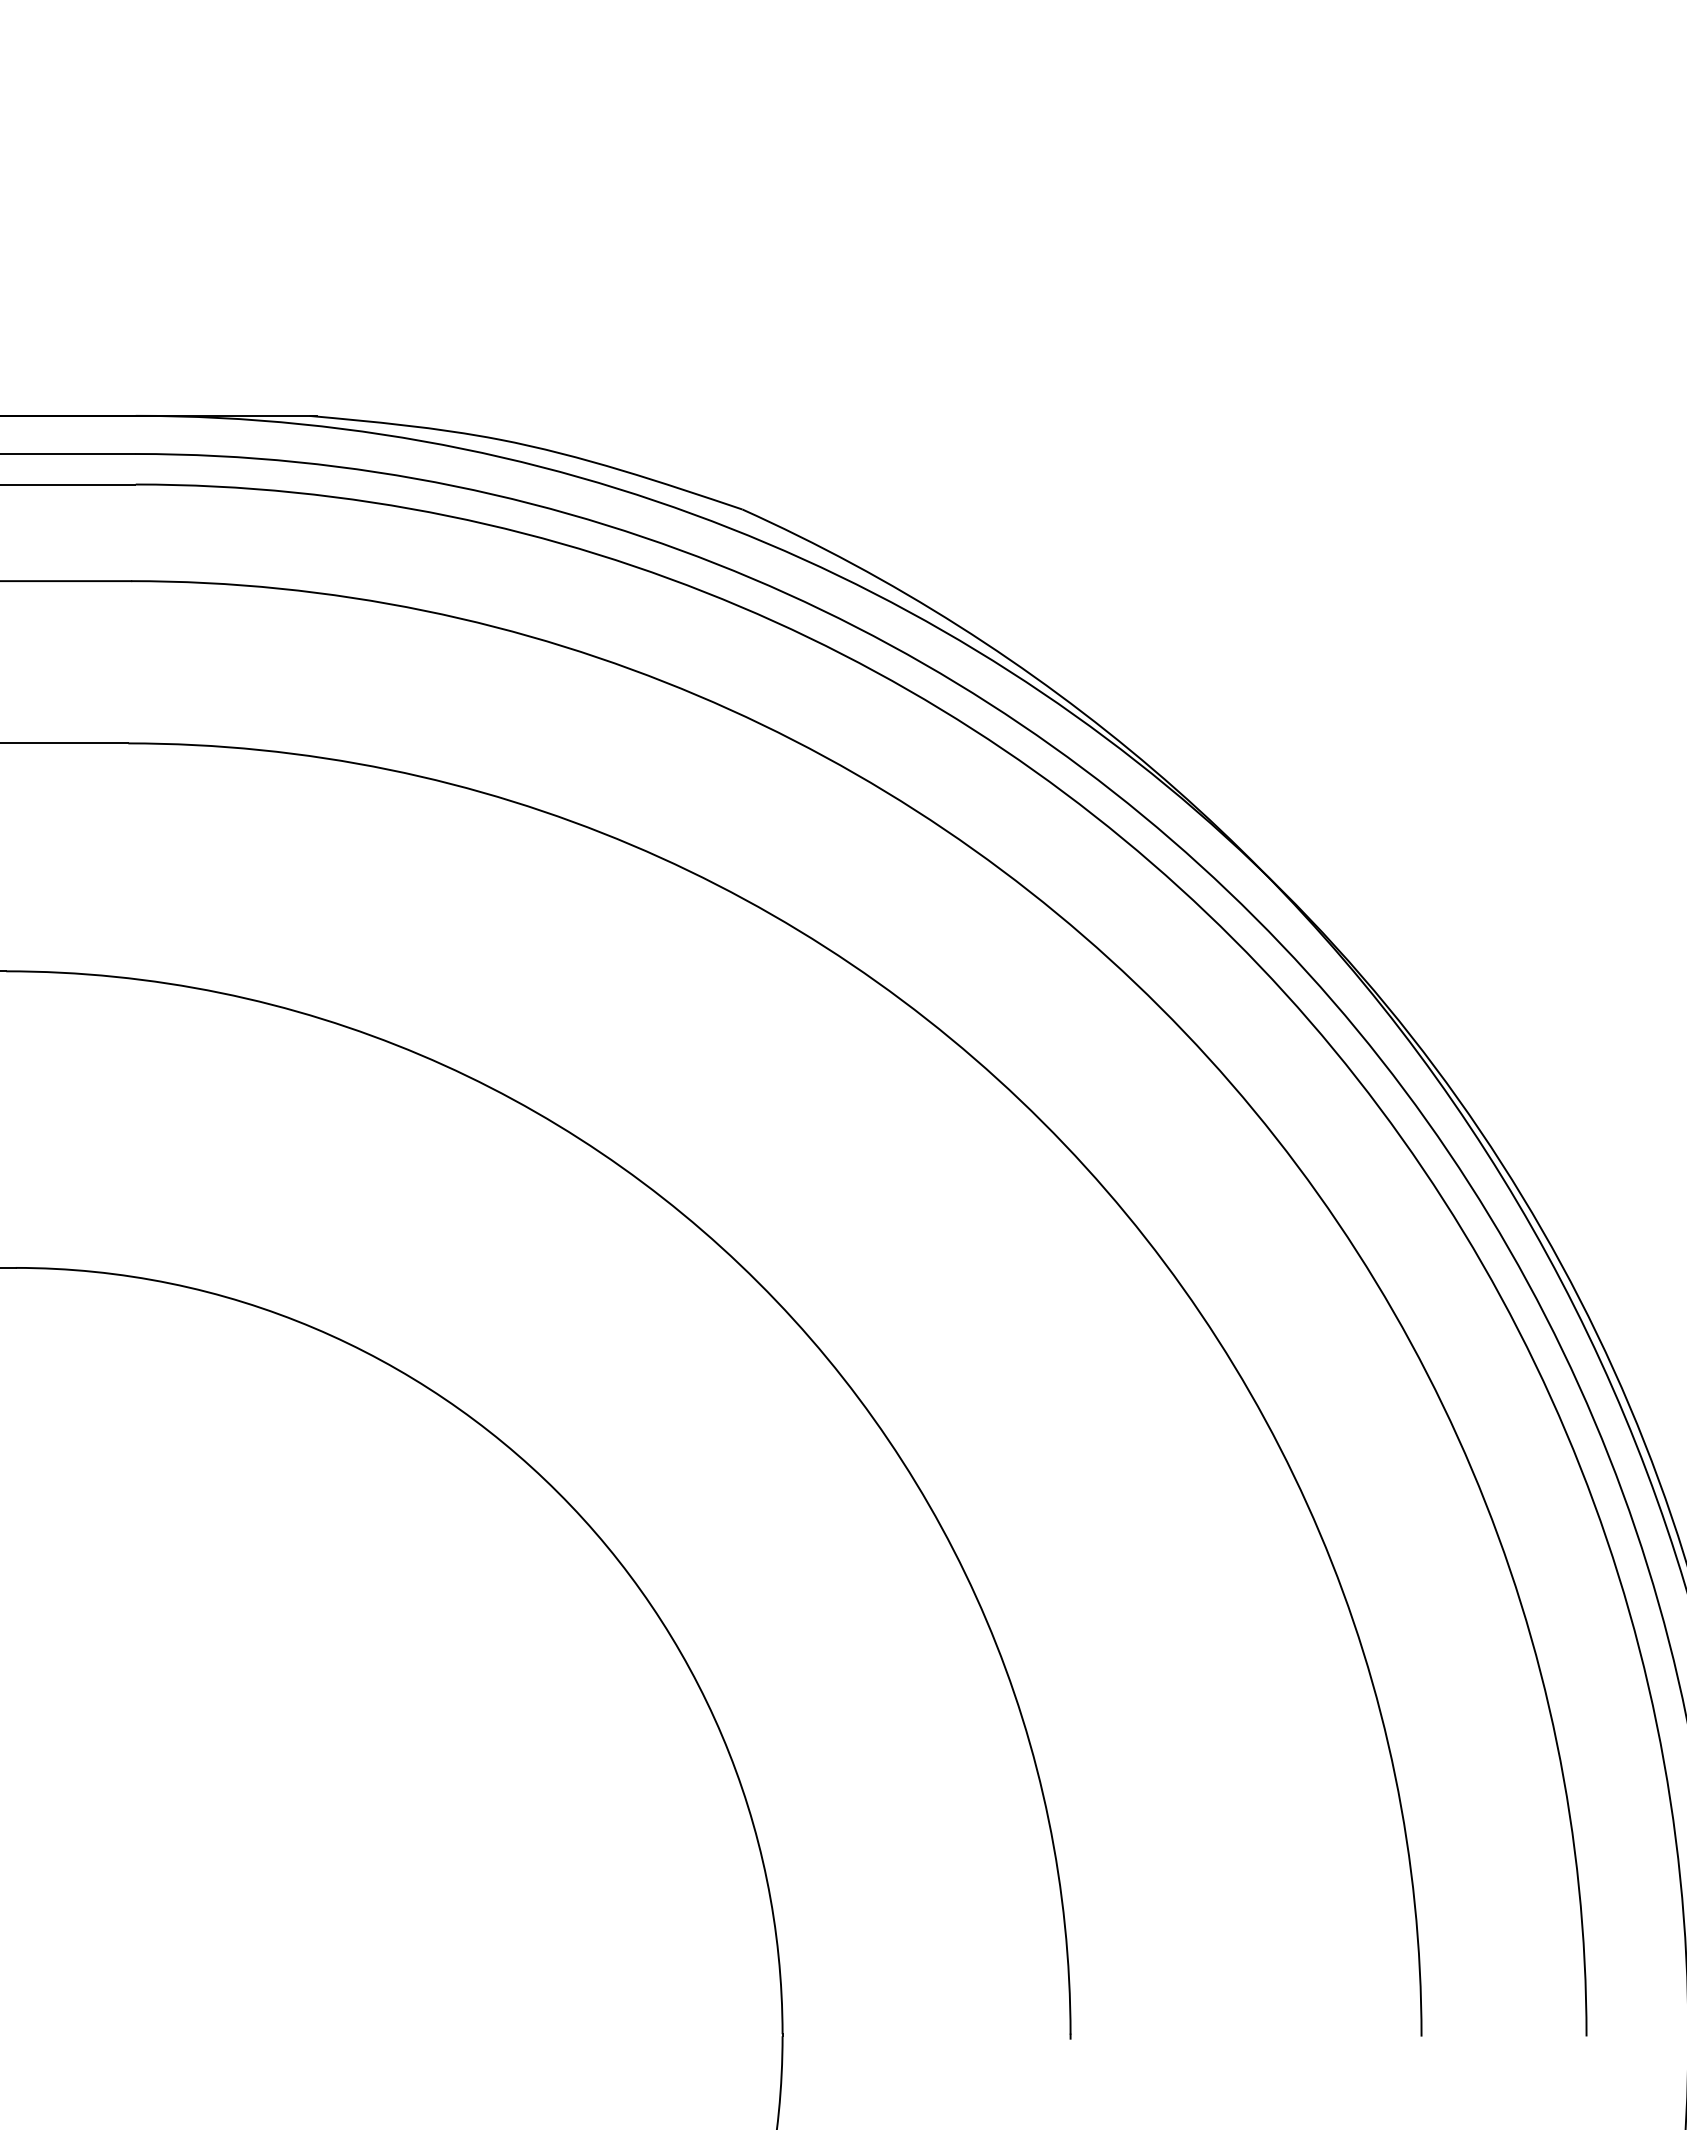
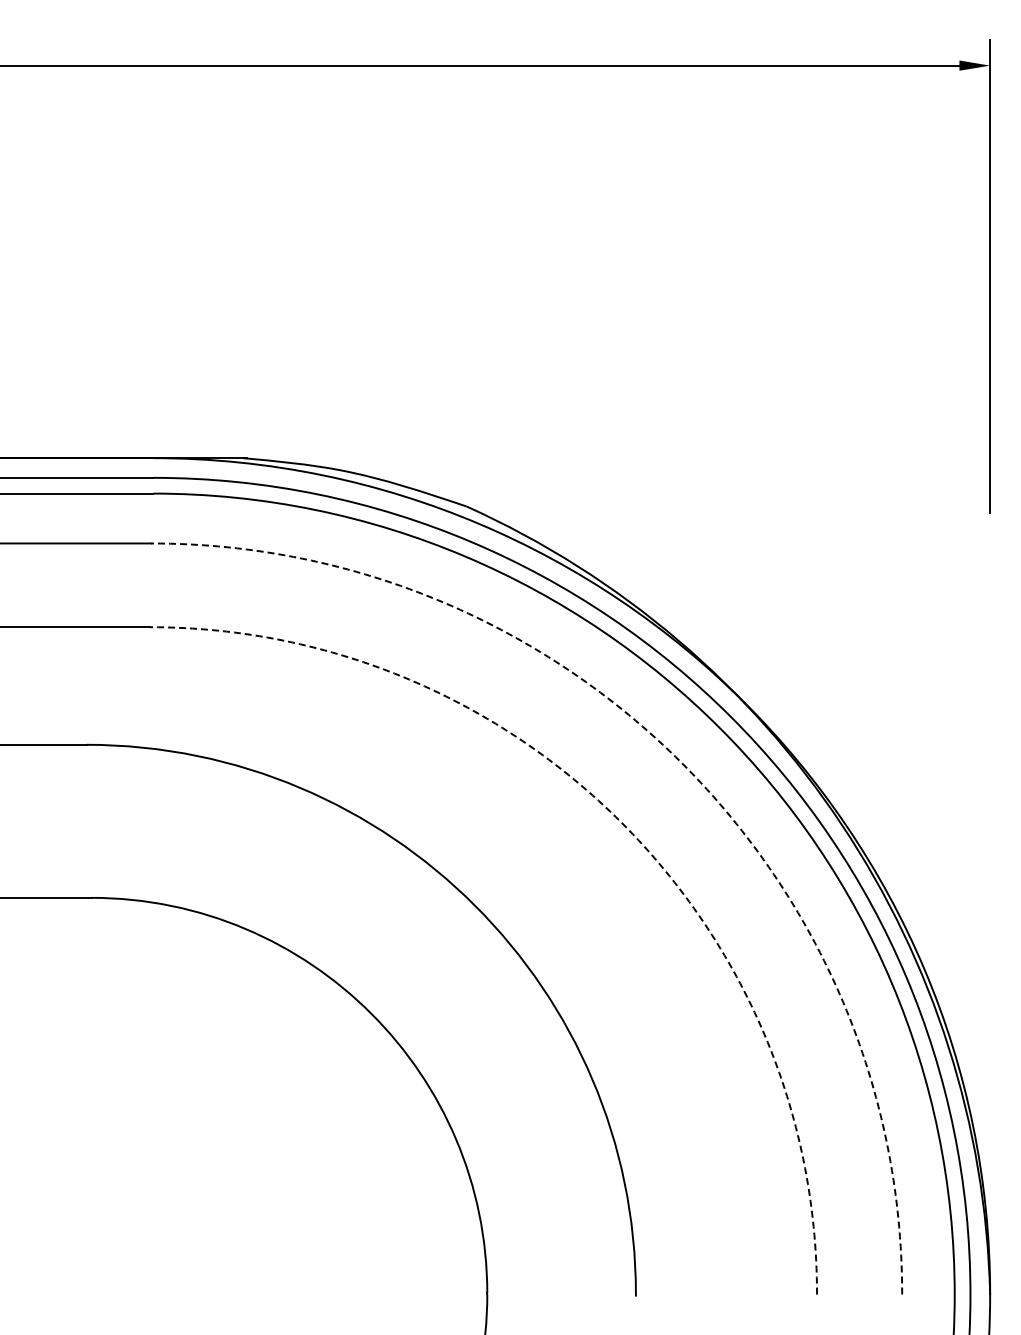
arc: (1160, 1007) -> (682, 763), solid -> dashed
arc: (1042, 1121) -> (621, 822), solid -> dashed

